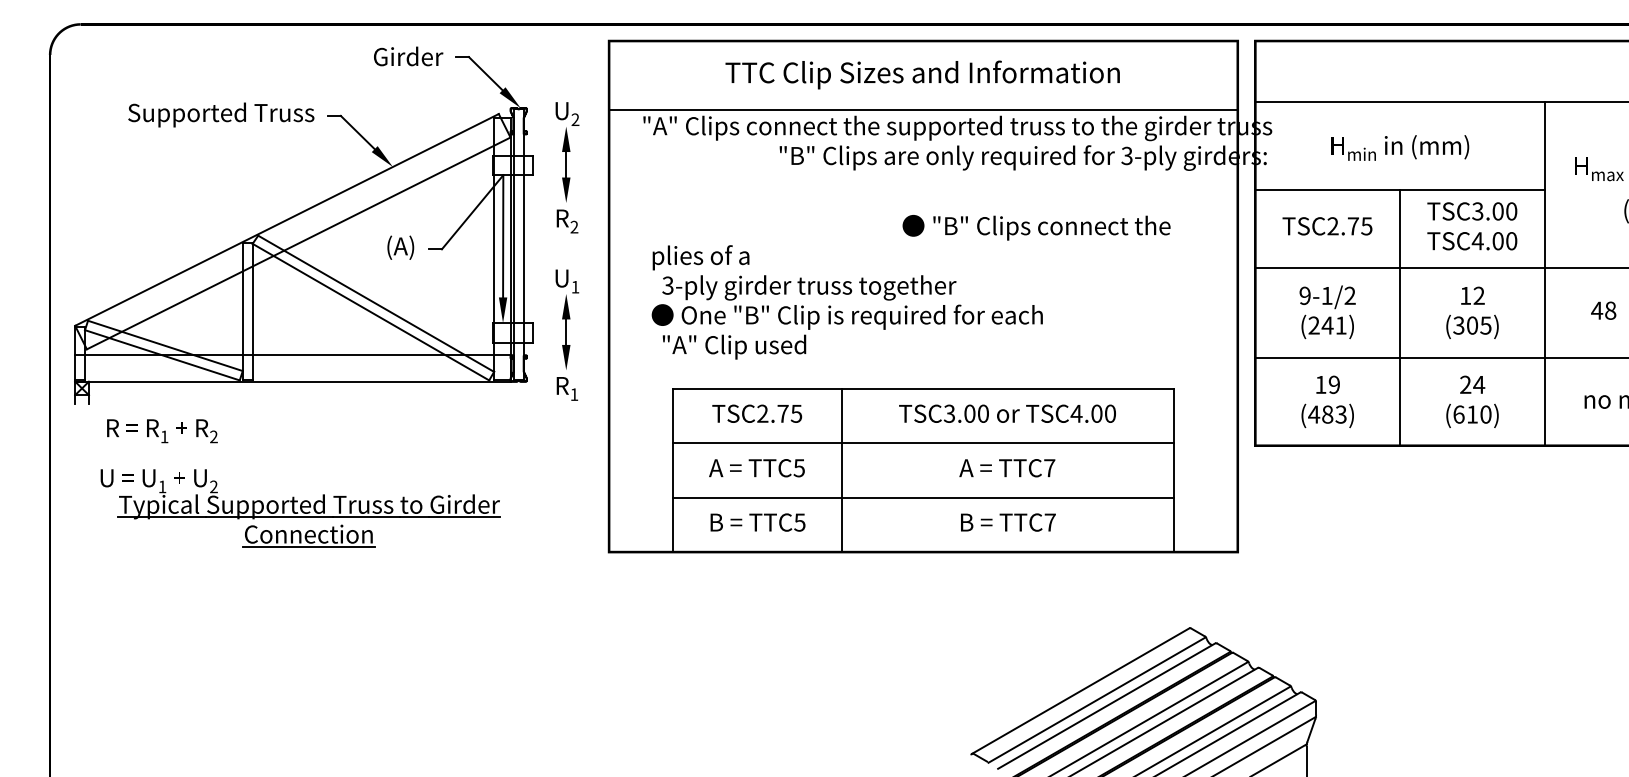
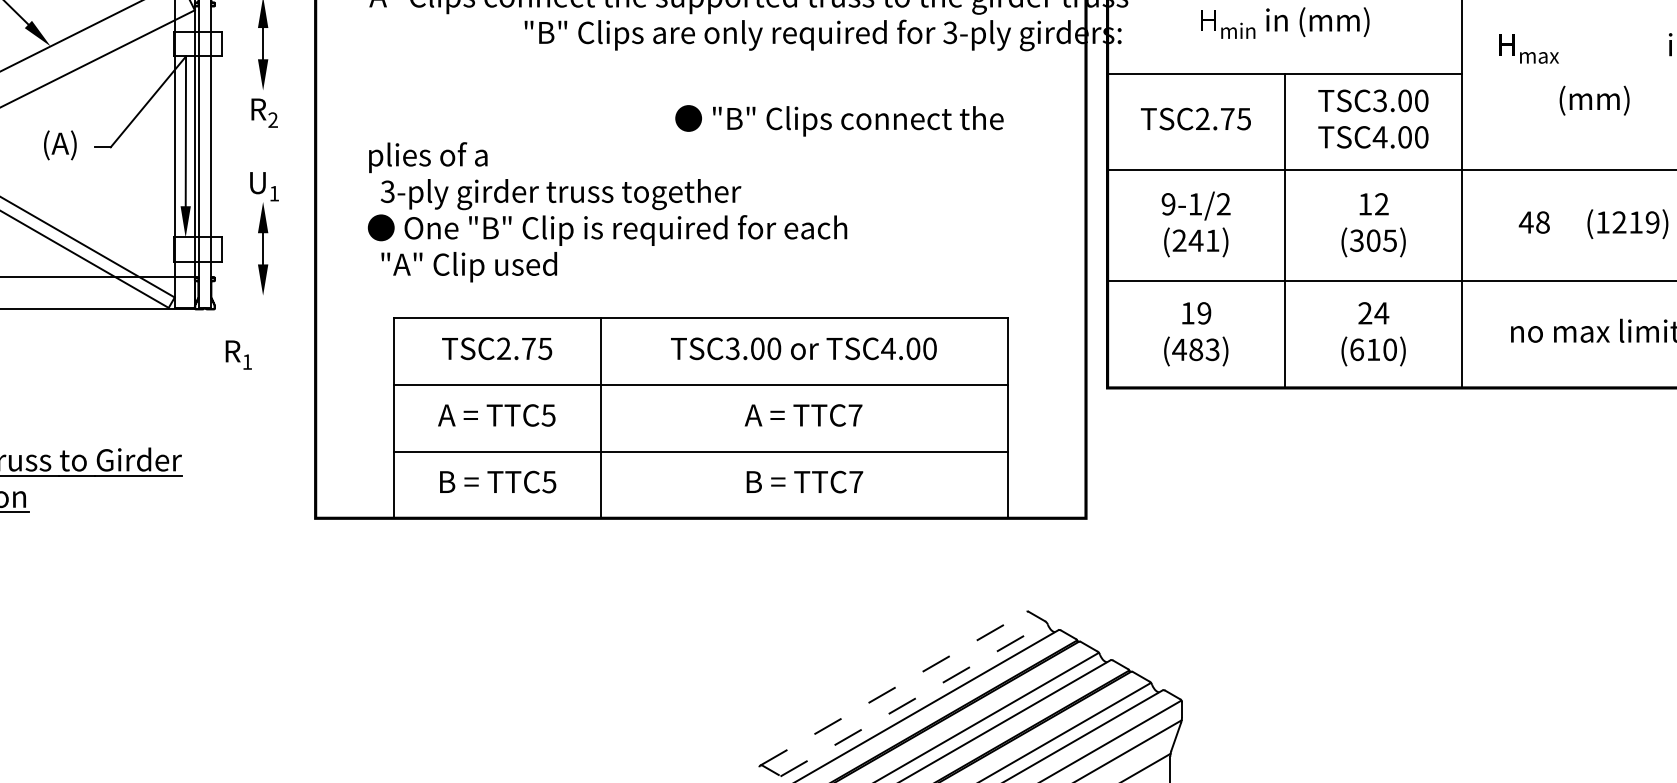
text: (567, 388) -> (238, 354), moved
line: (1081, 690) -> (894, 687), solid -> dashed
line: (1097, 699) -> (914, 698), solid -> dashed

